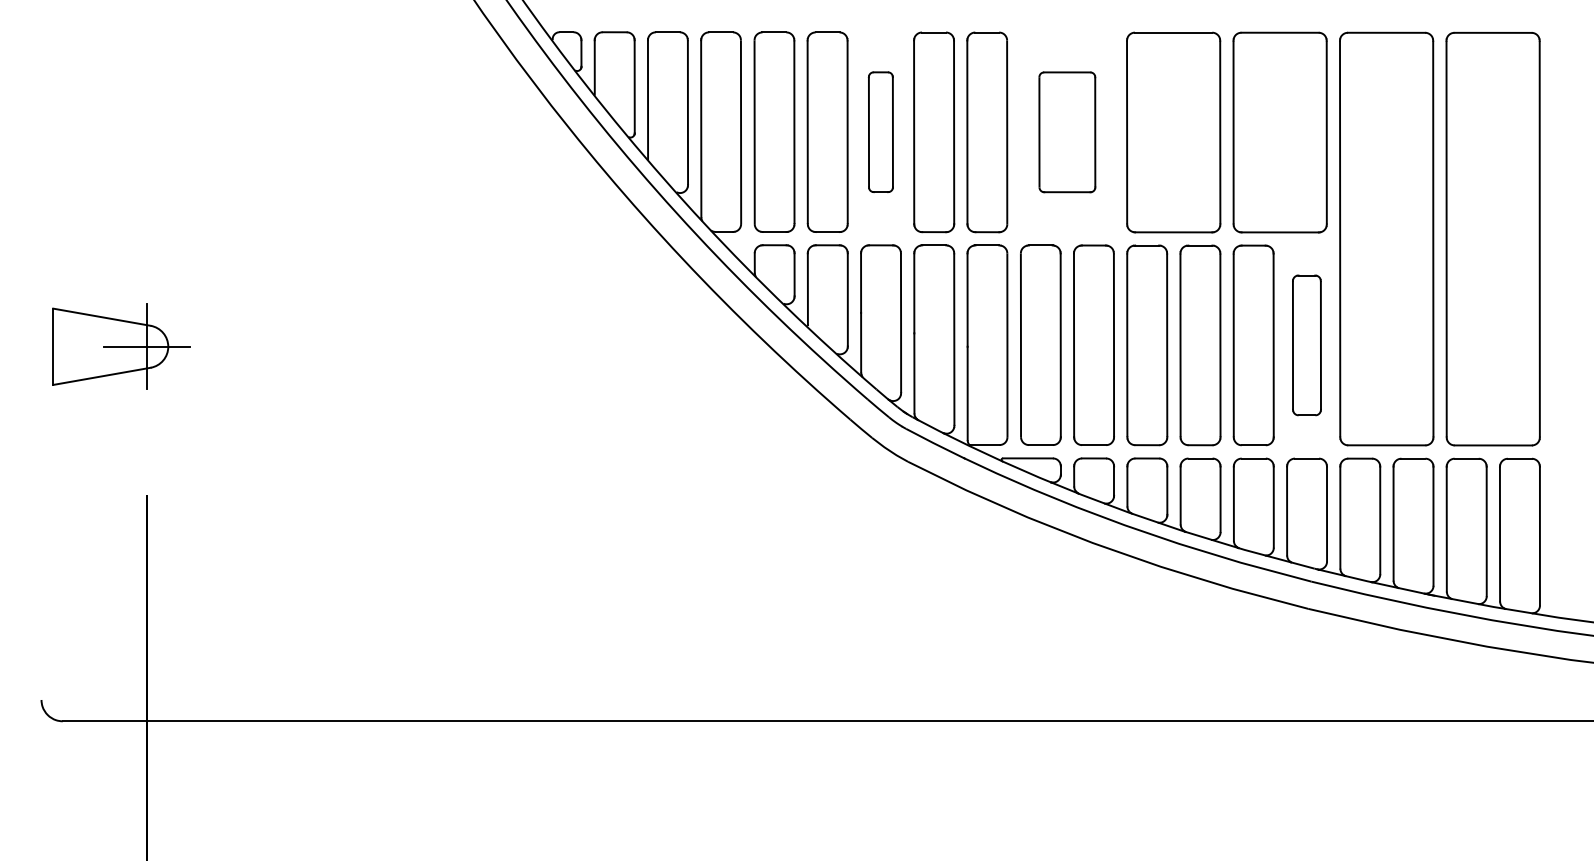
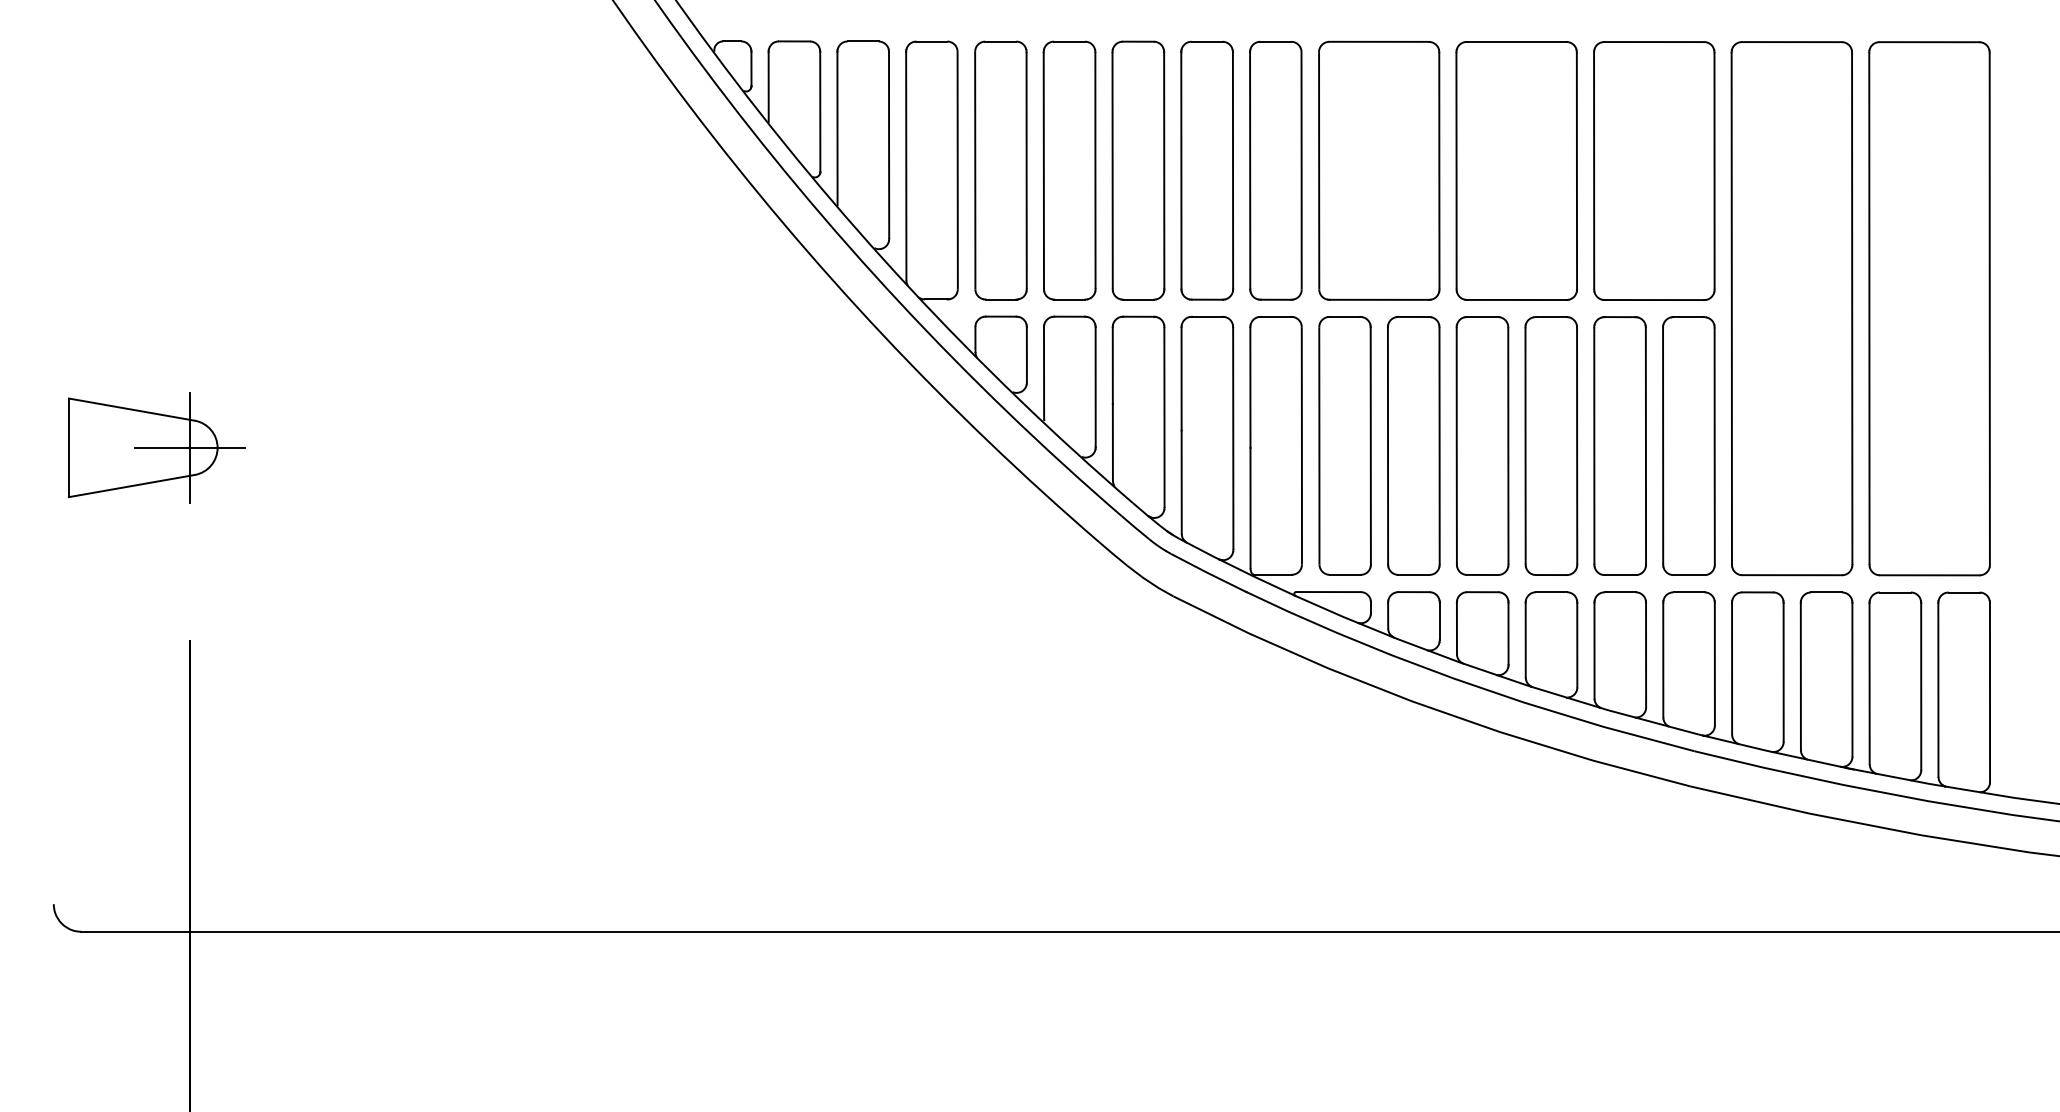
part: (880, 132) -> (1138, 170), size x1.67
part: (1067, 132) -> (1379, 170), size x1.67
part: (1306, 344) -> (1688, 445), size x1.43

